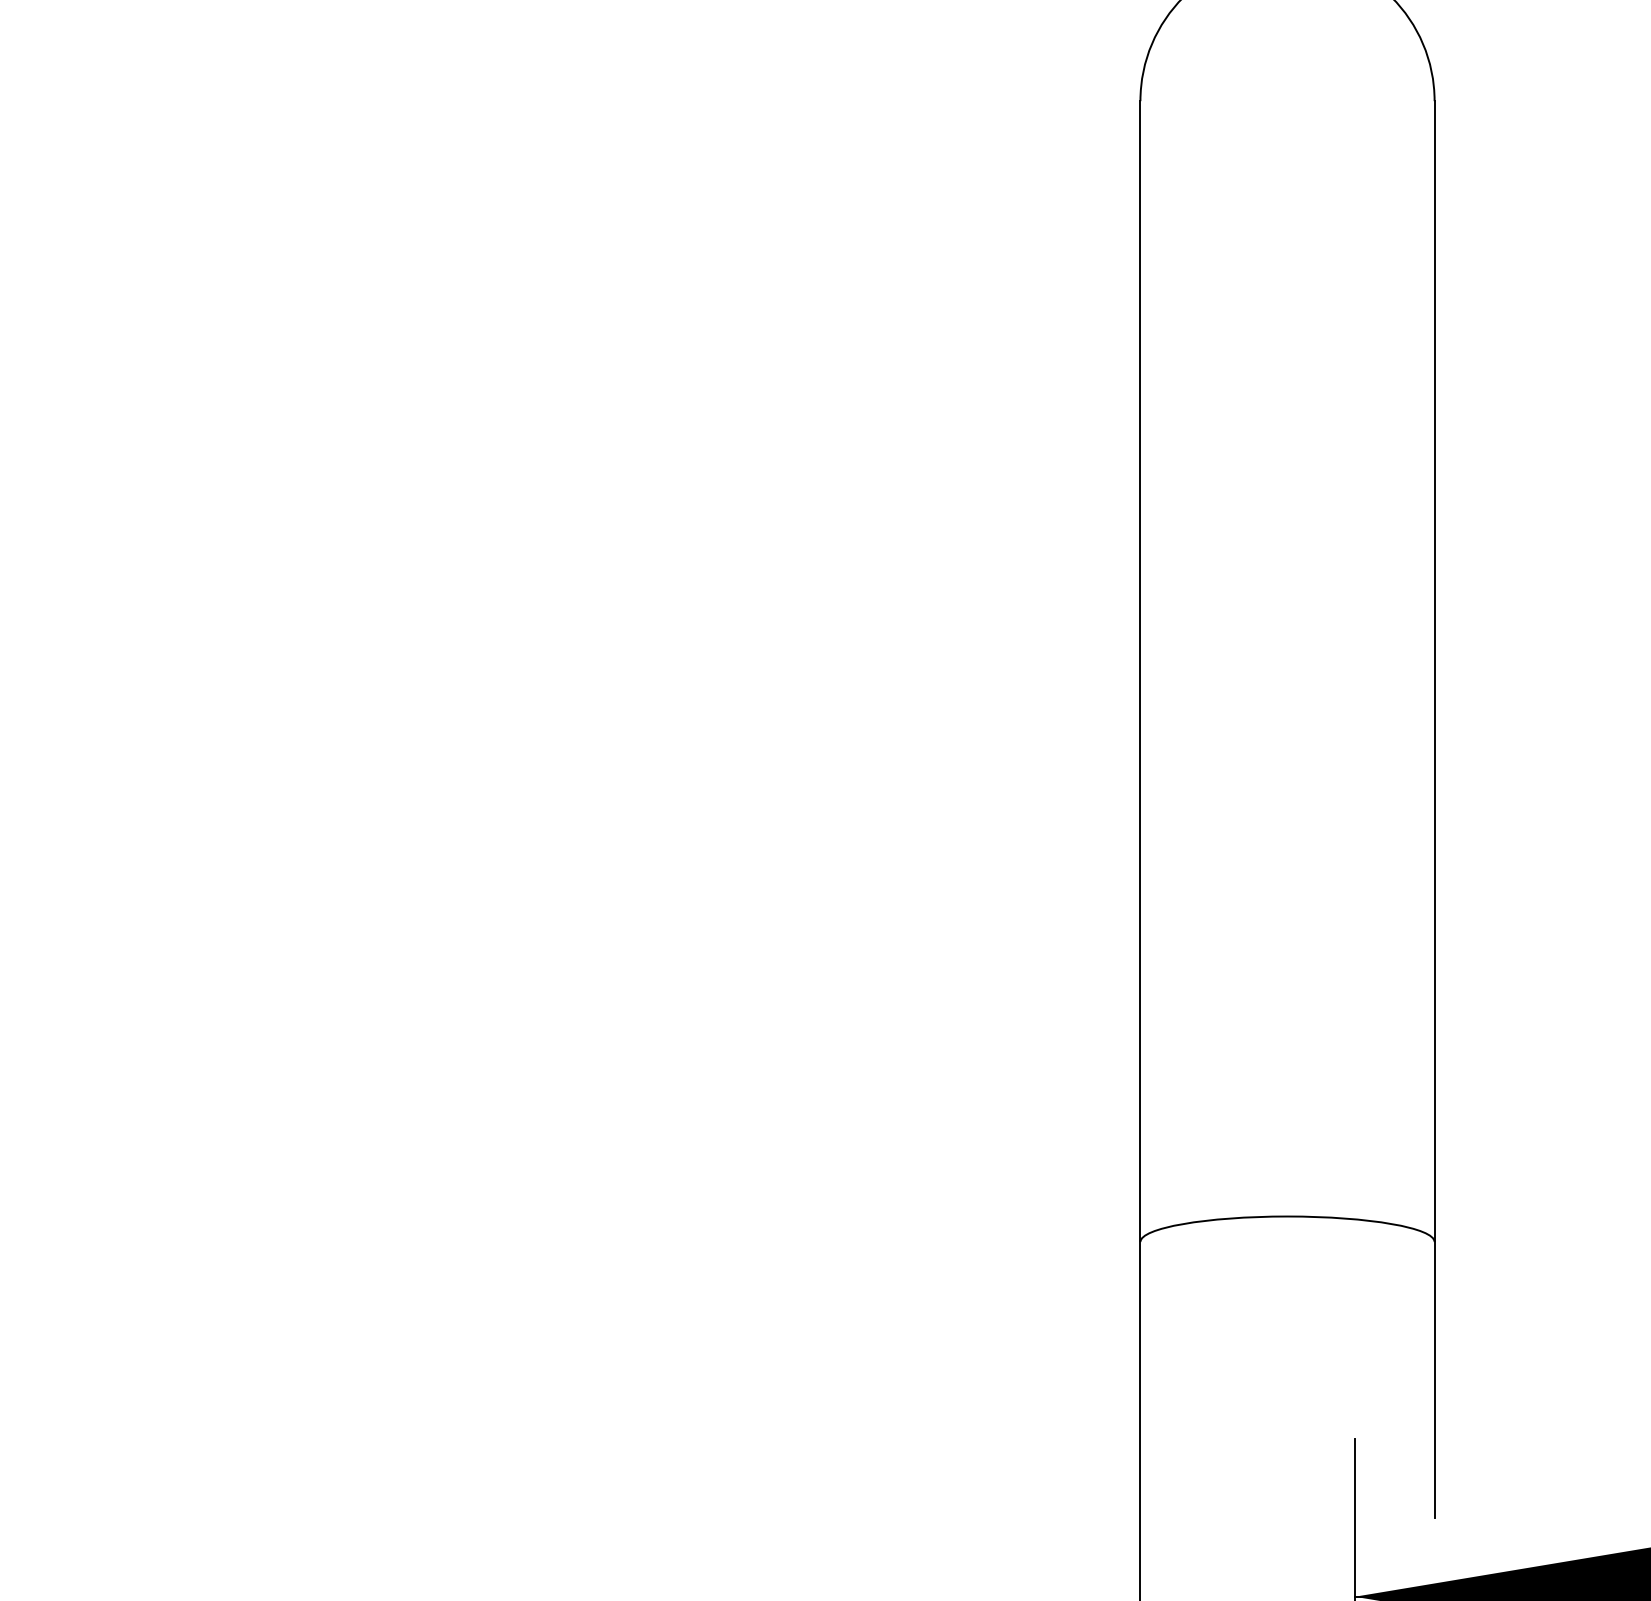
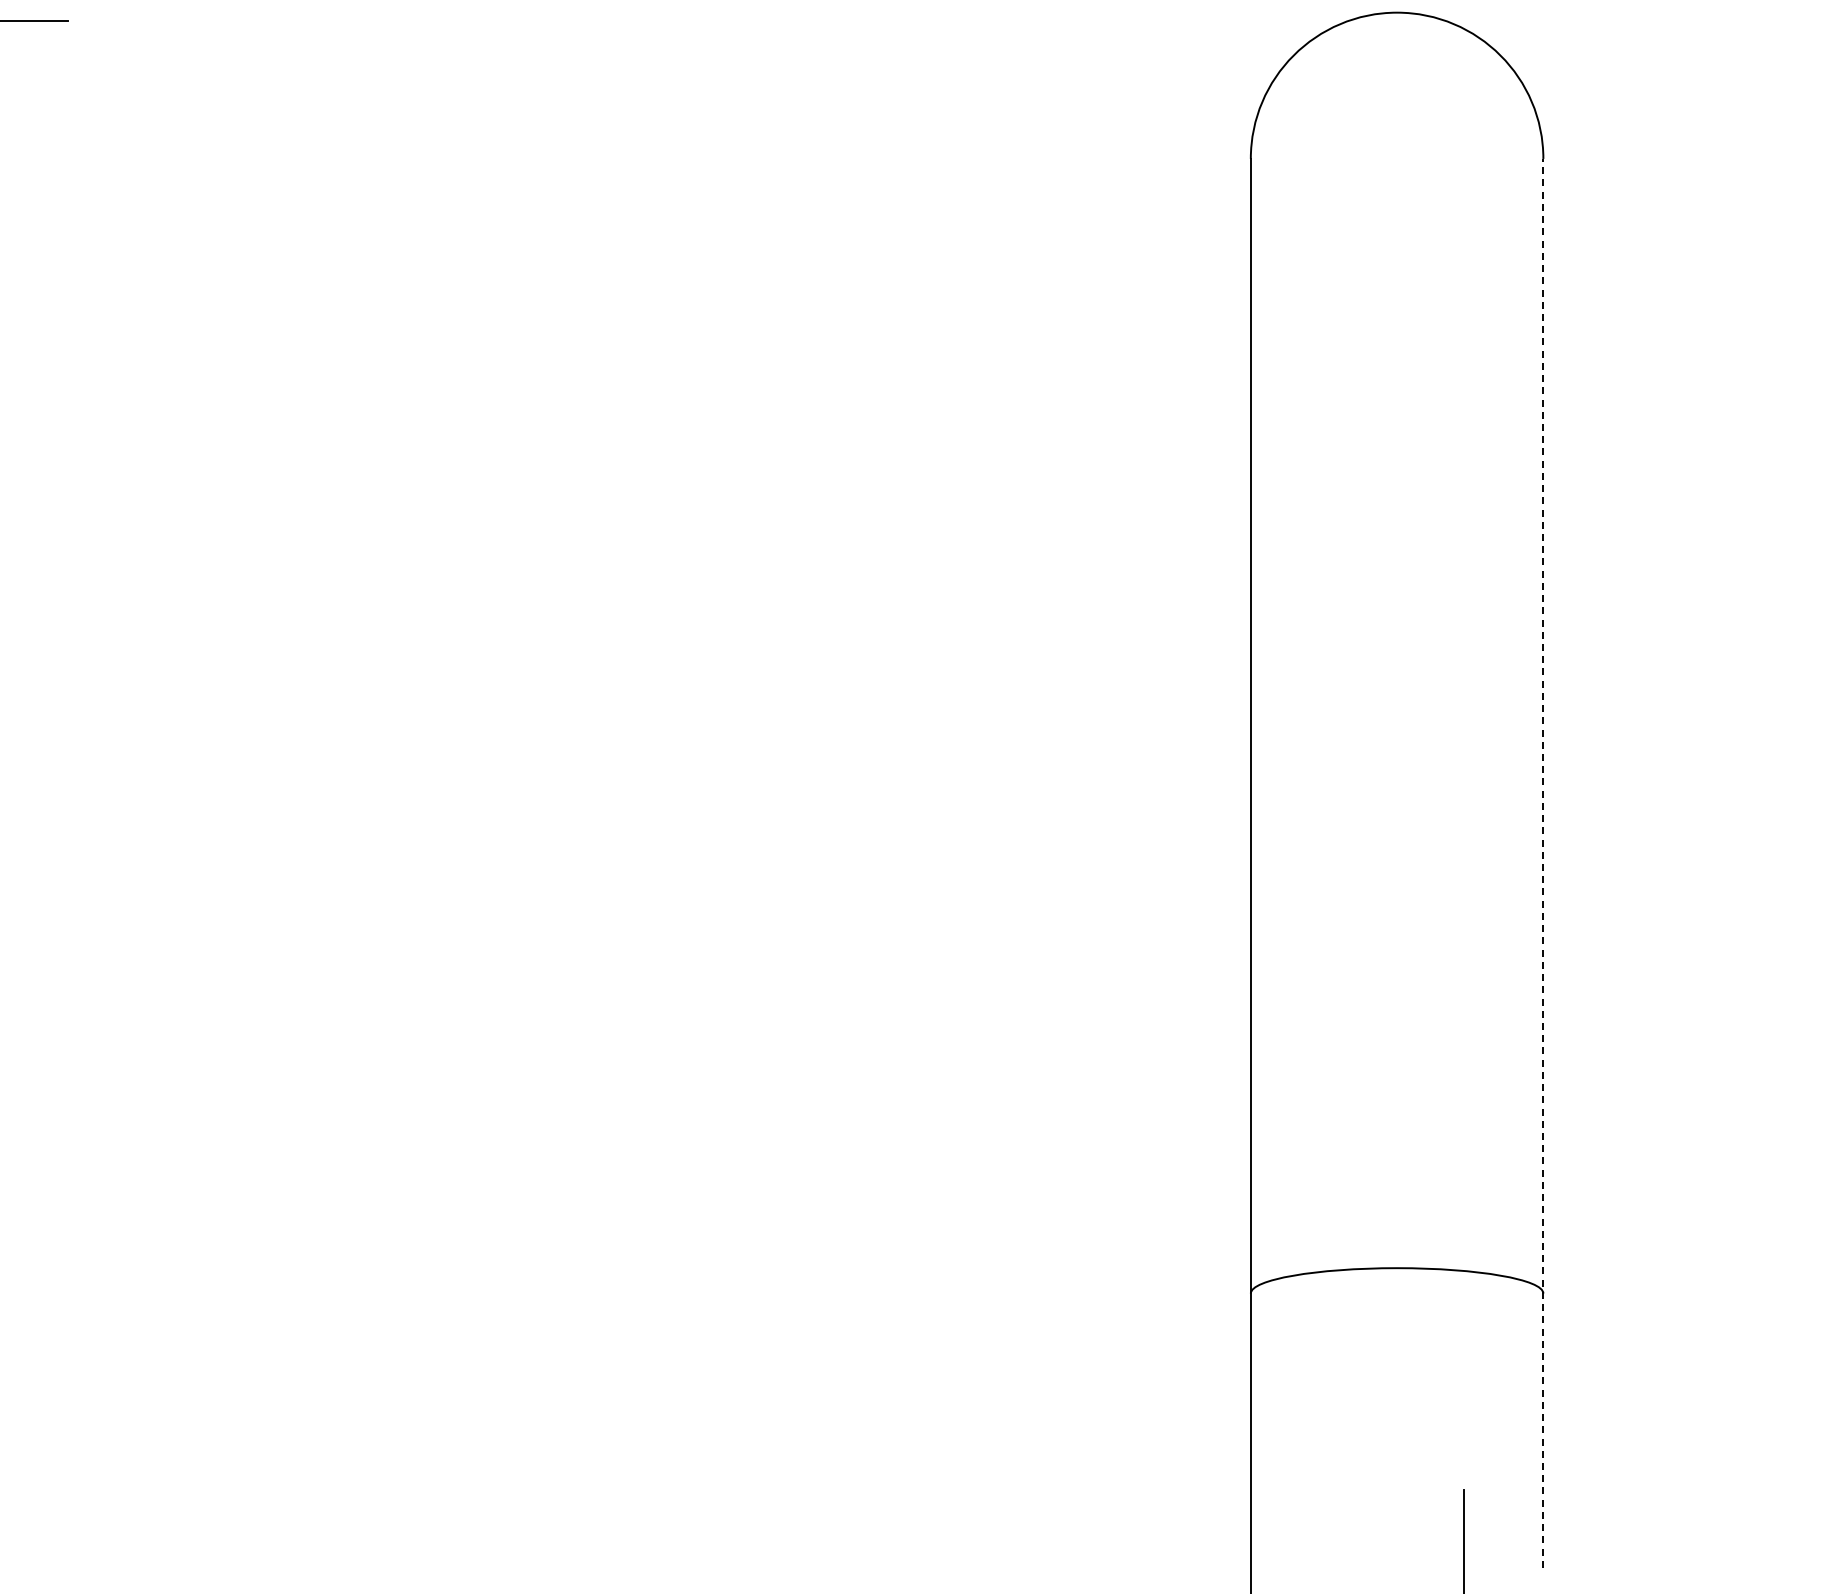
line: (1434, 808) -> (1543, 862), solid -> dashed

